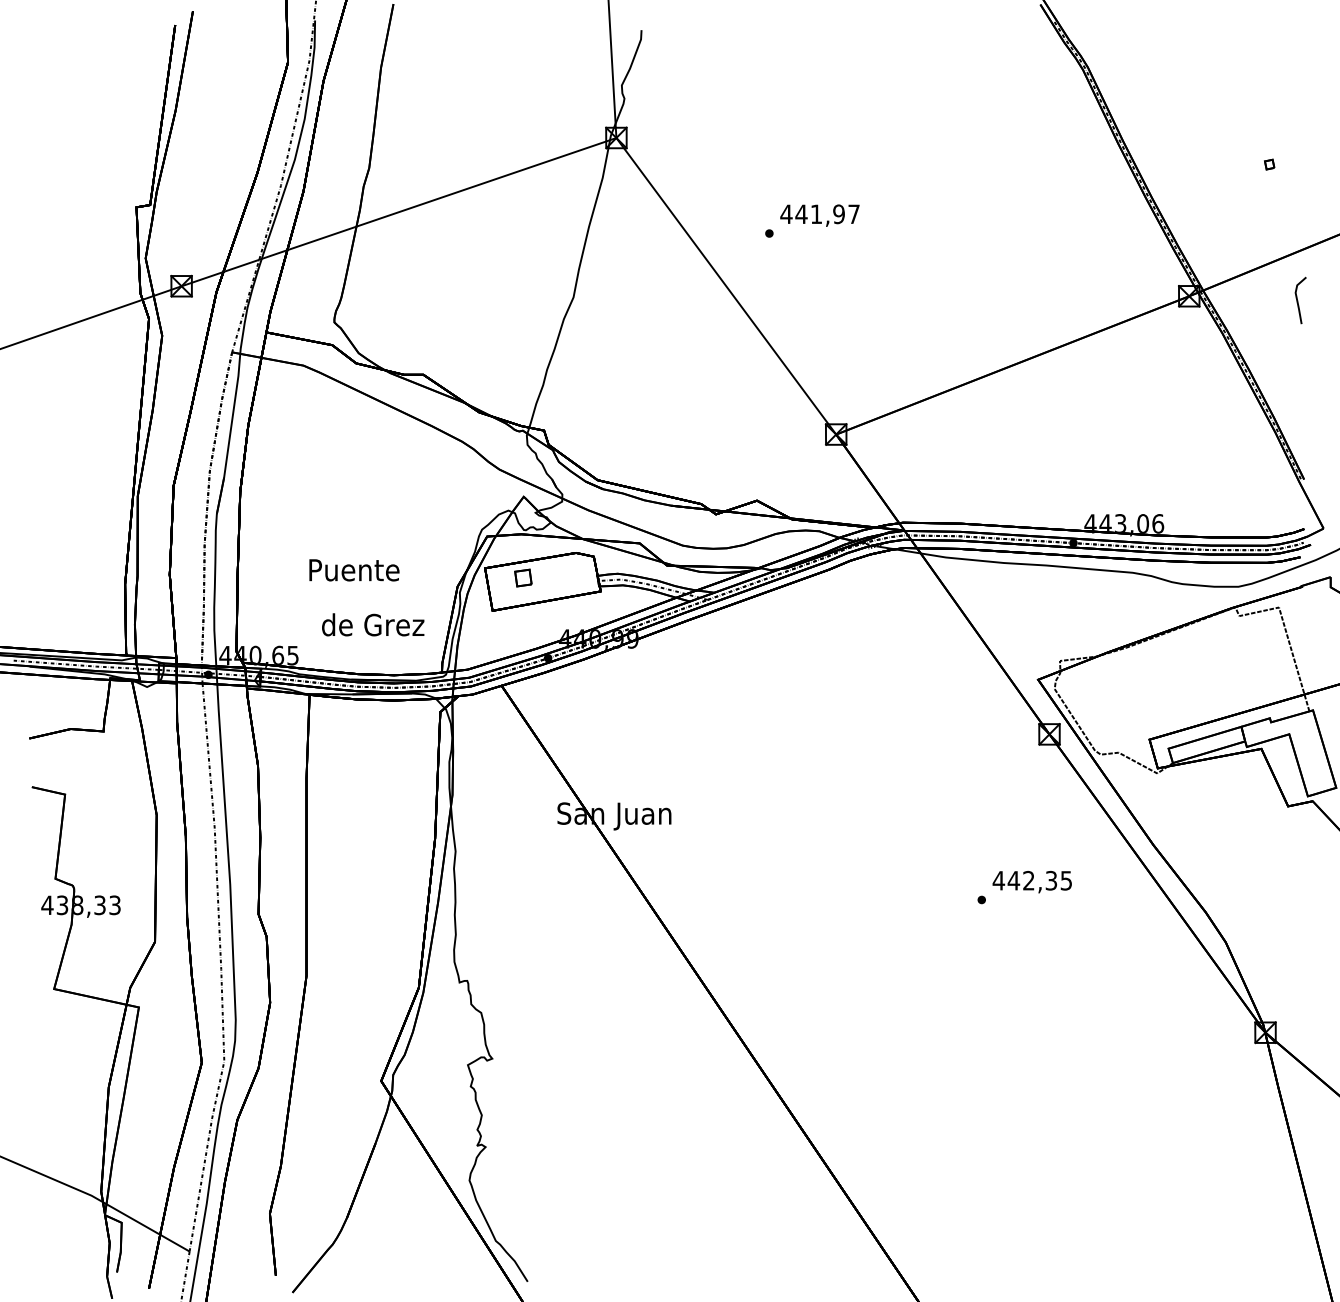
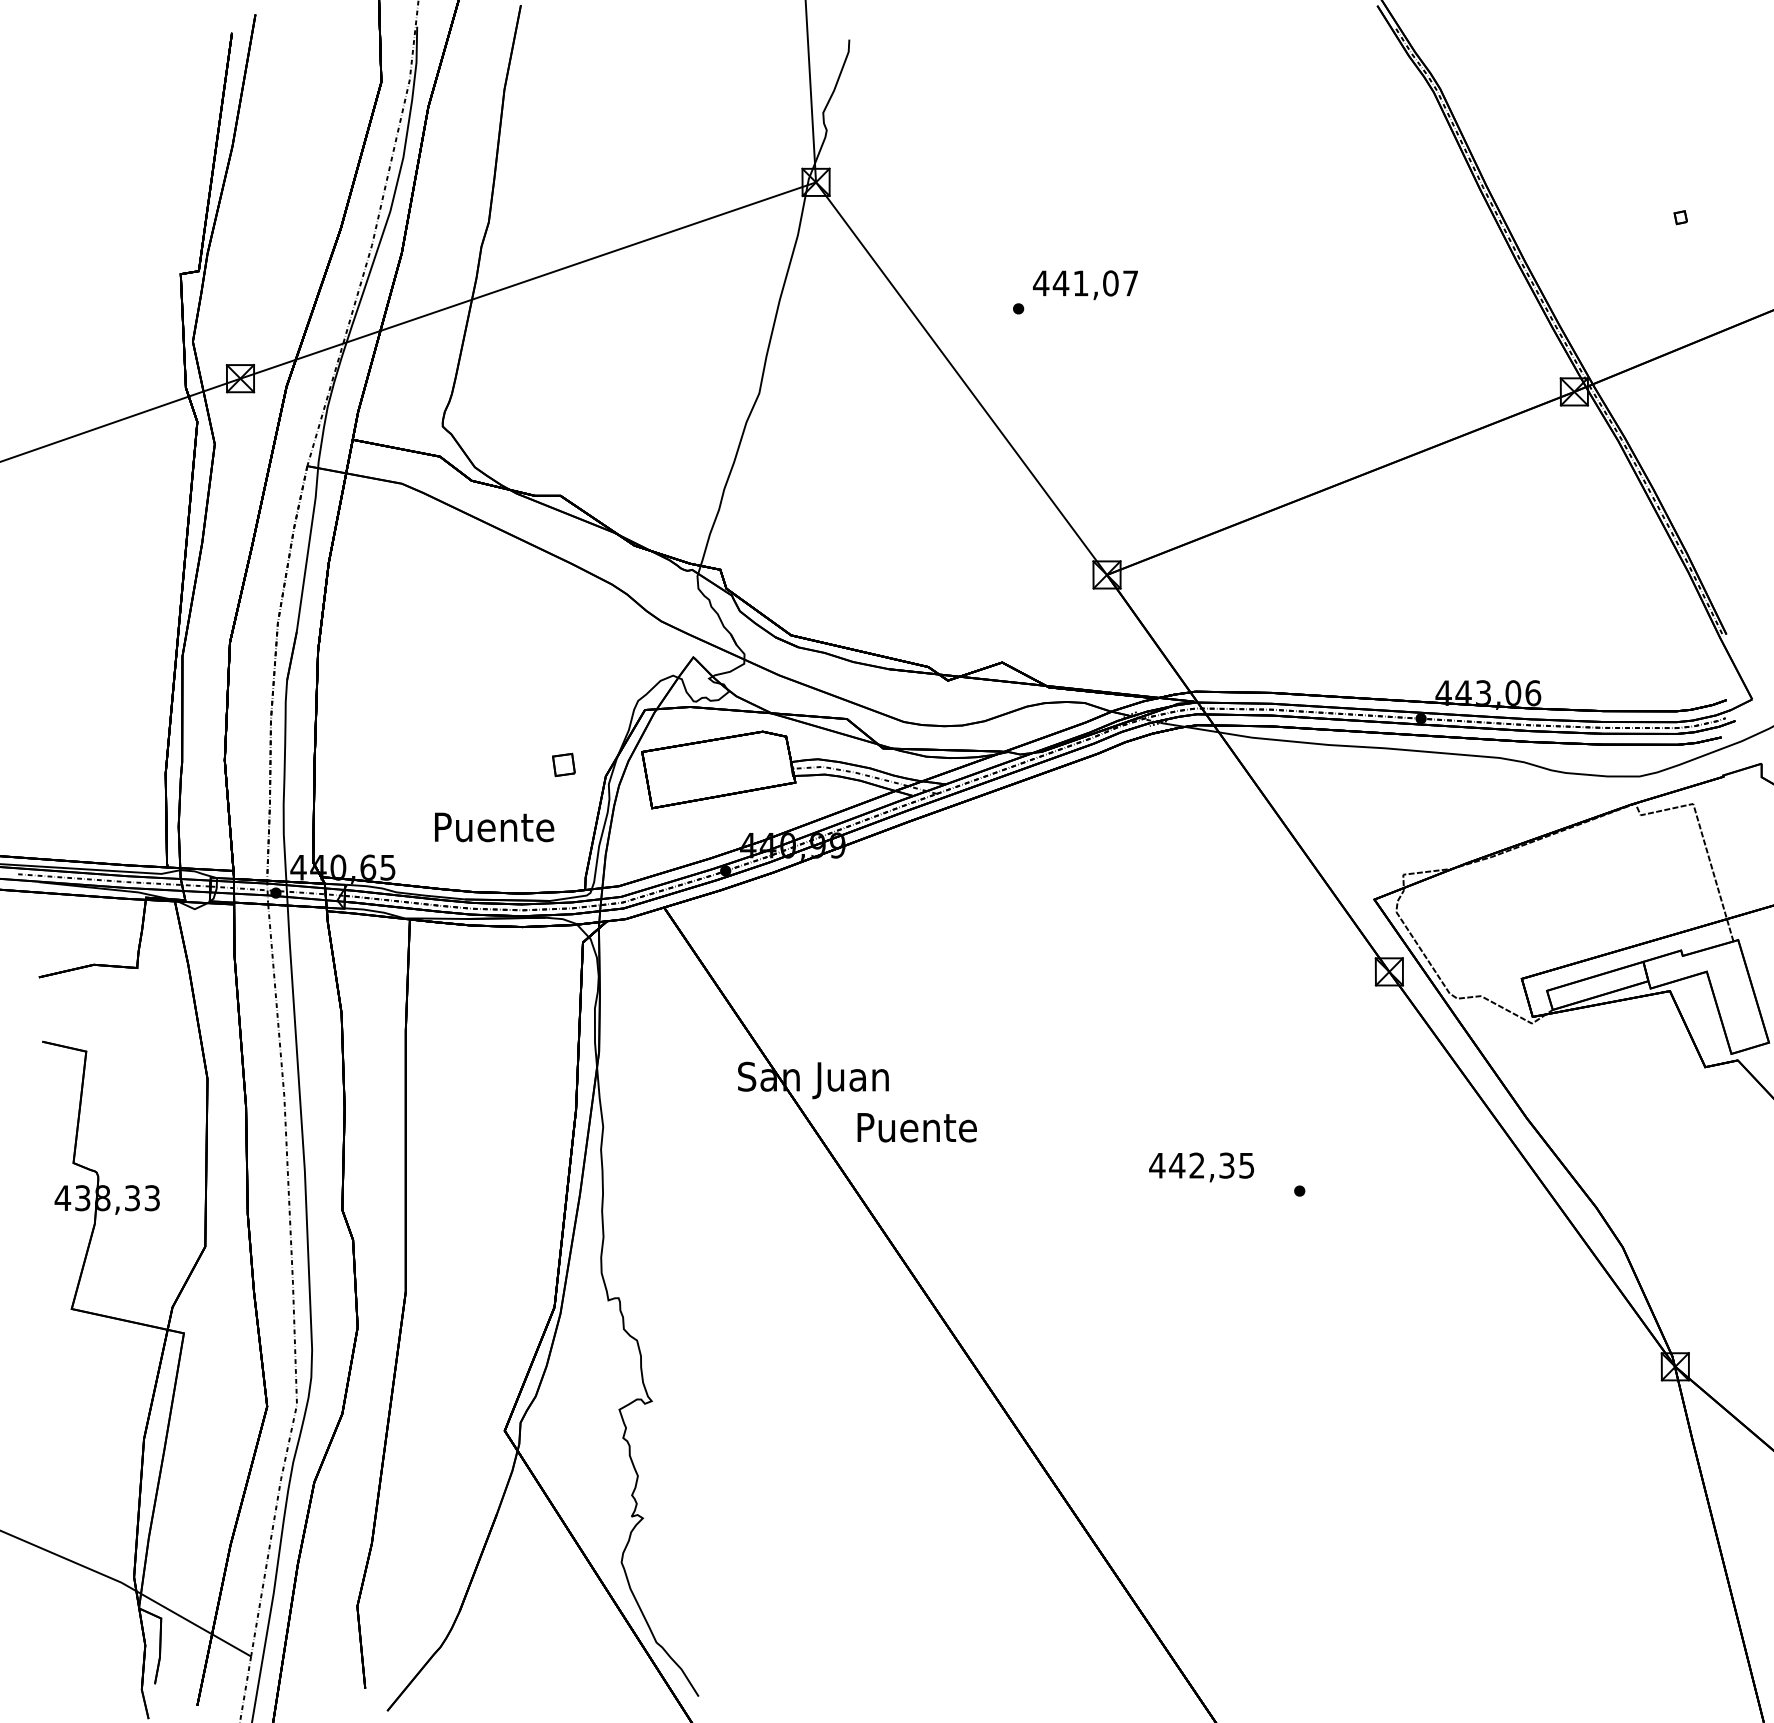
text: (838, 214) -> (1110, 283), 441,97 -> 441,07
line: (1298, 300) -> (1718, 397), removed
text: (353, 570) -> (916, 1127), moved
part: (523, 577) -> (563, 764), moved
text: (372, 624) -> (493, 826), de Grez -> Puente
text: (1032, 882) -> (1201, 1167), moved

